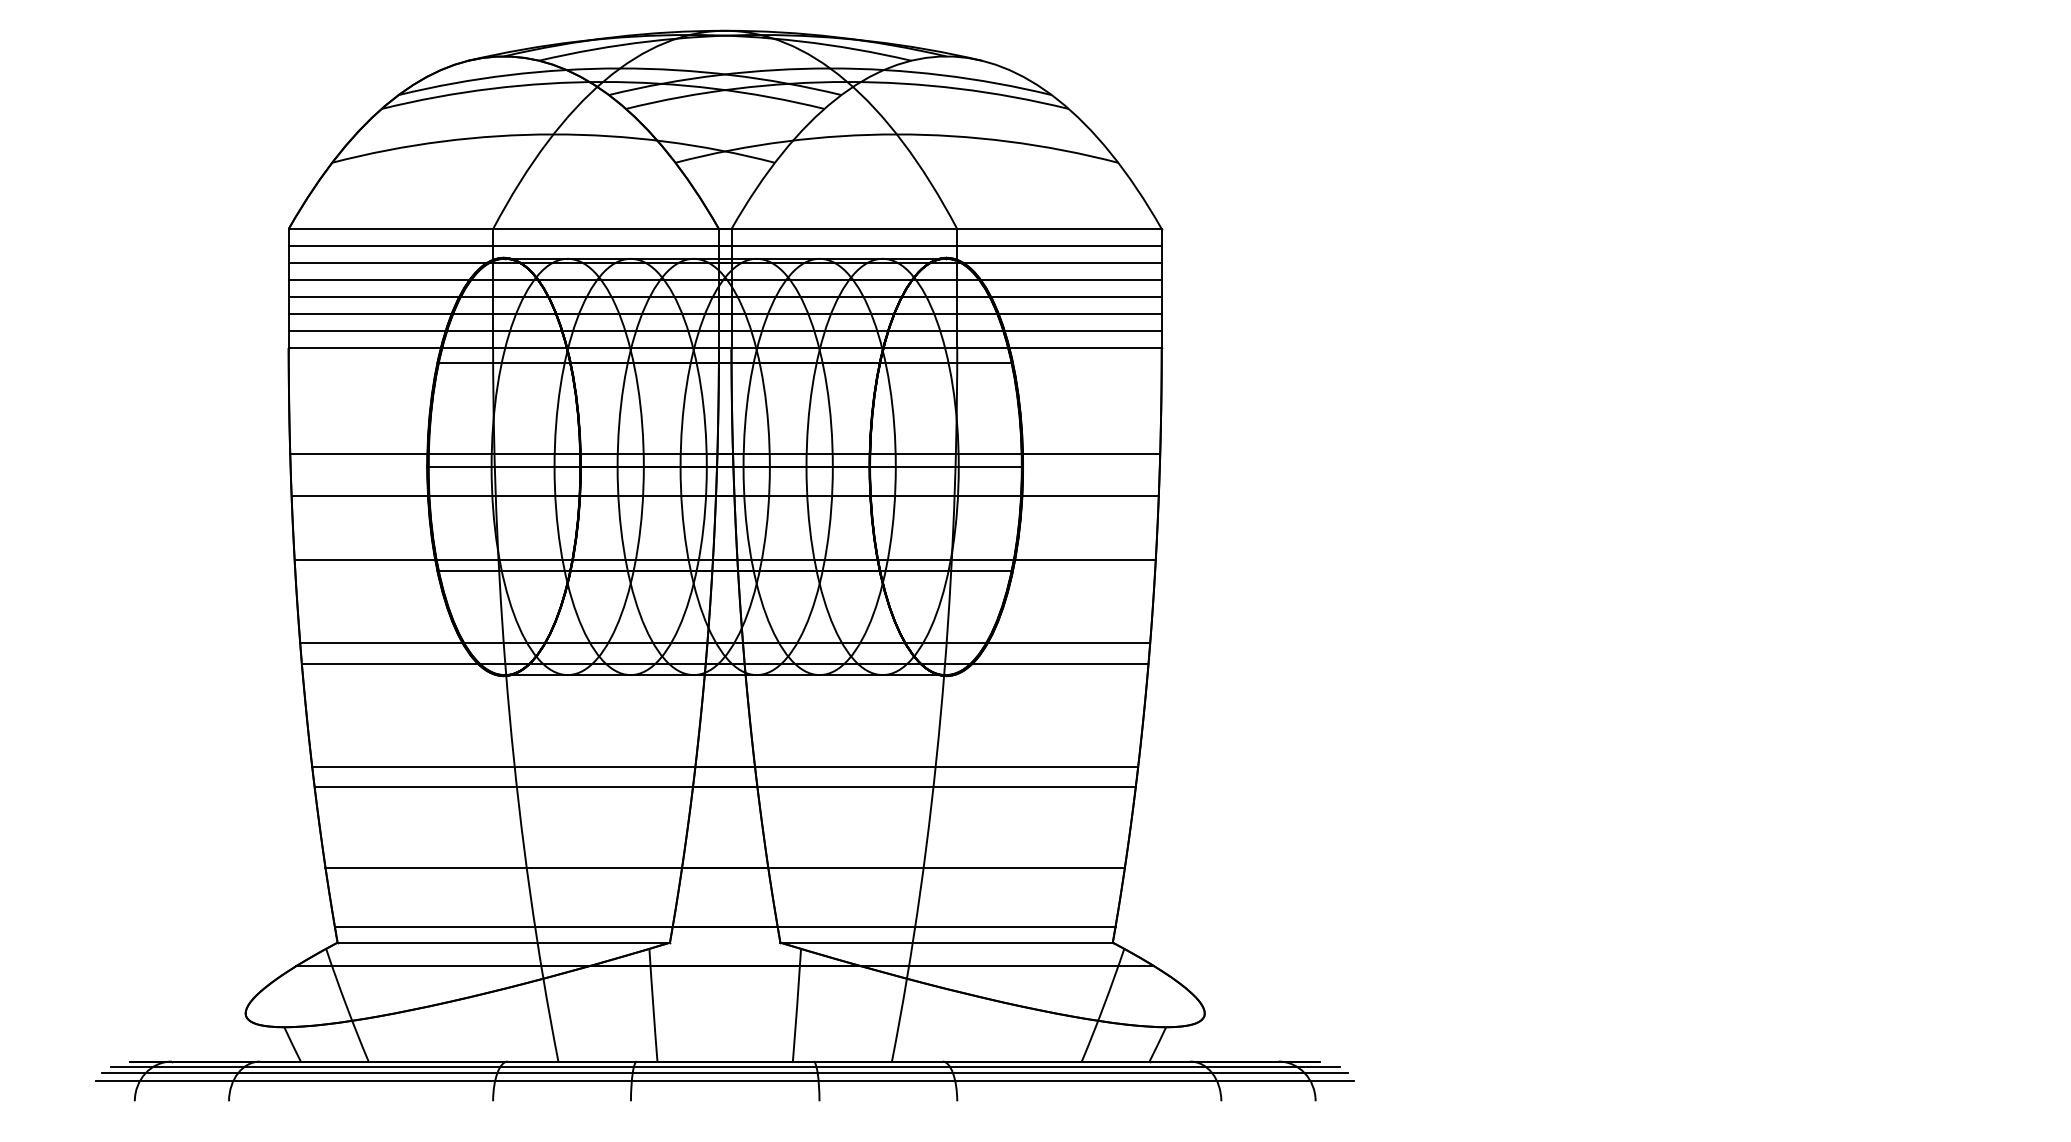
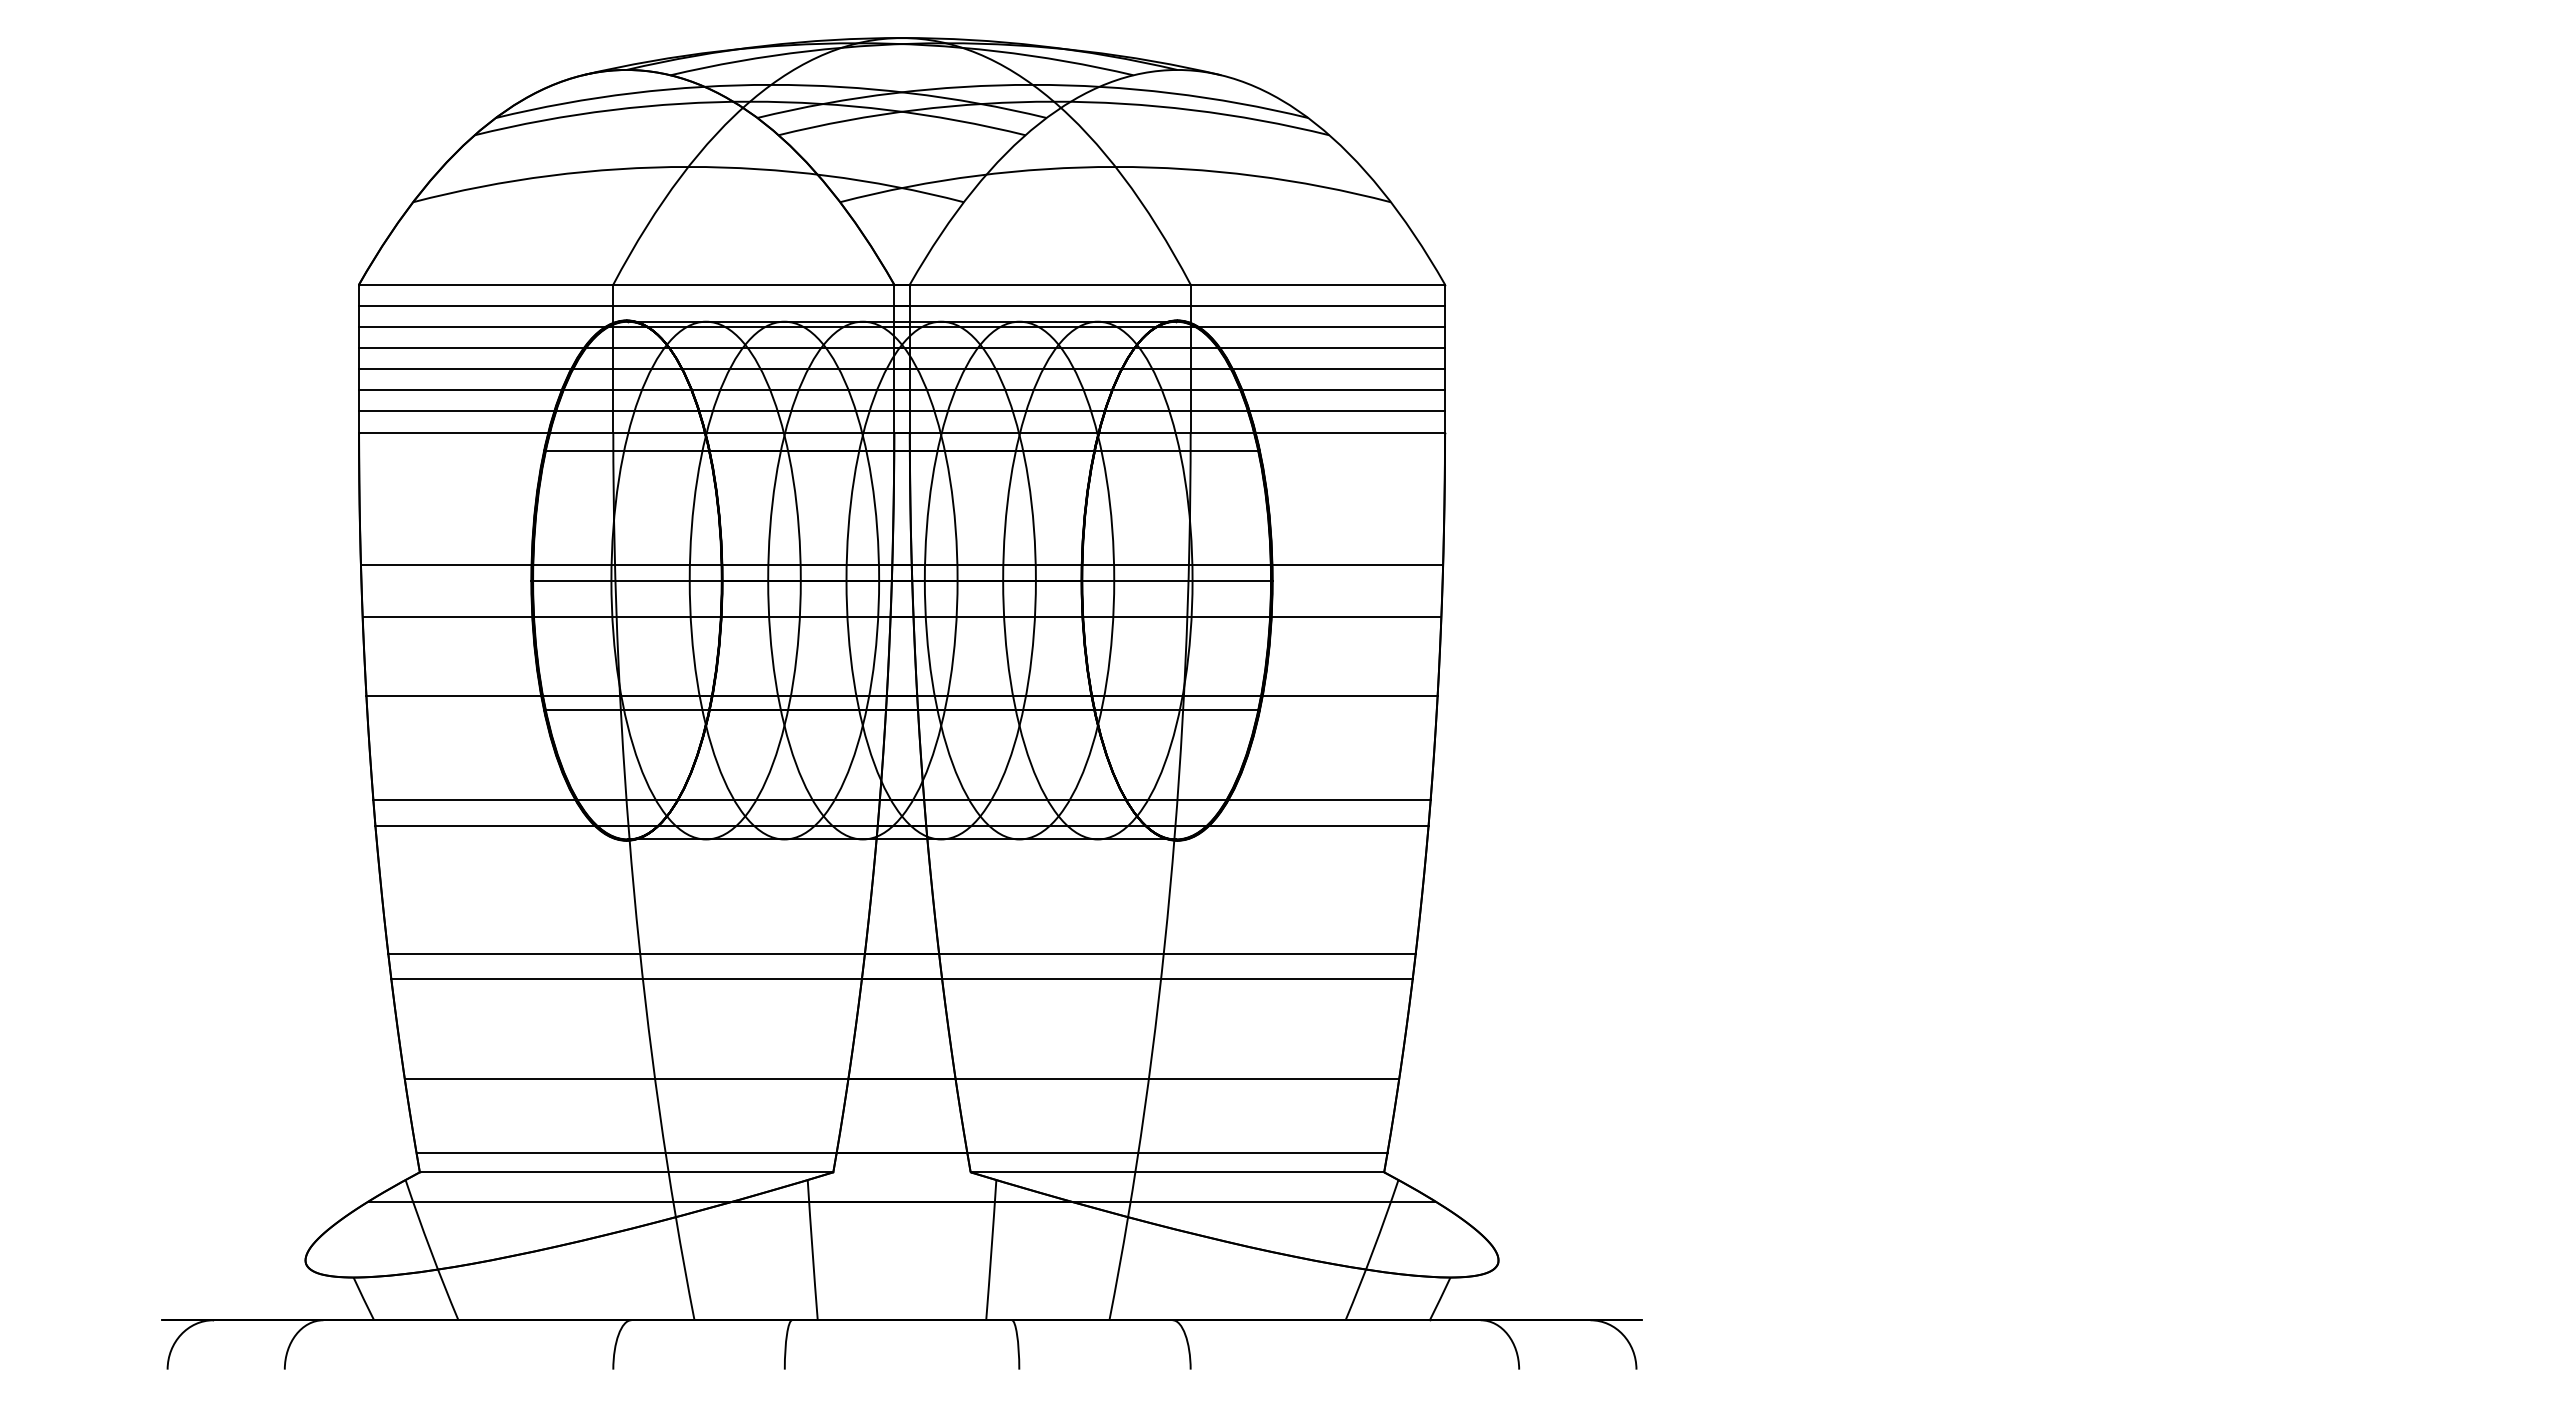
line: (724, 1066) -> (901, 1326), removed
line: (724, 1073) -> (901, 1334), removed
line: (724, 1081) -> (901, 1345), removed

